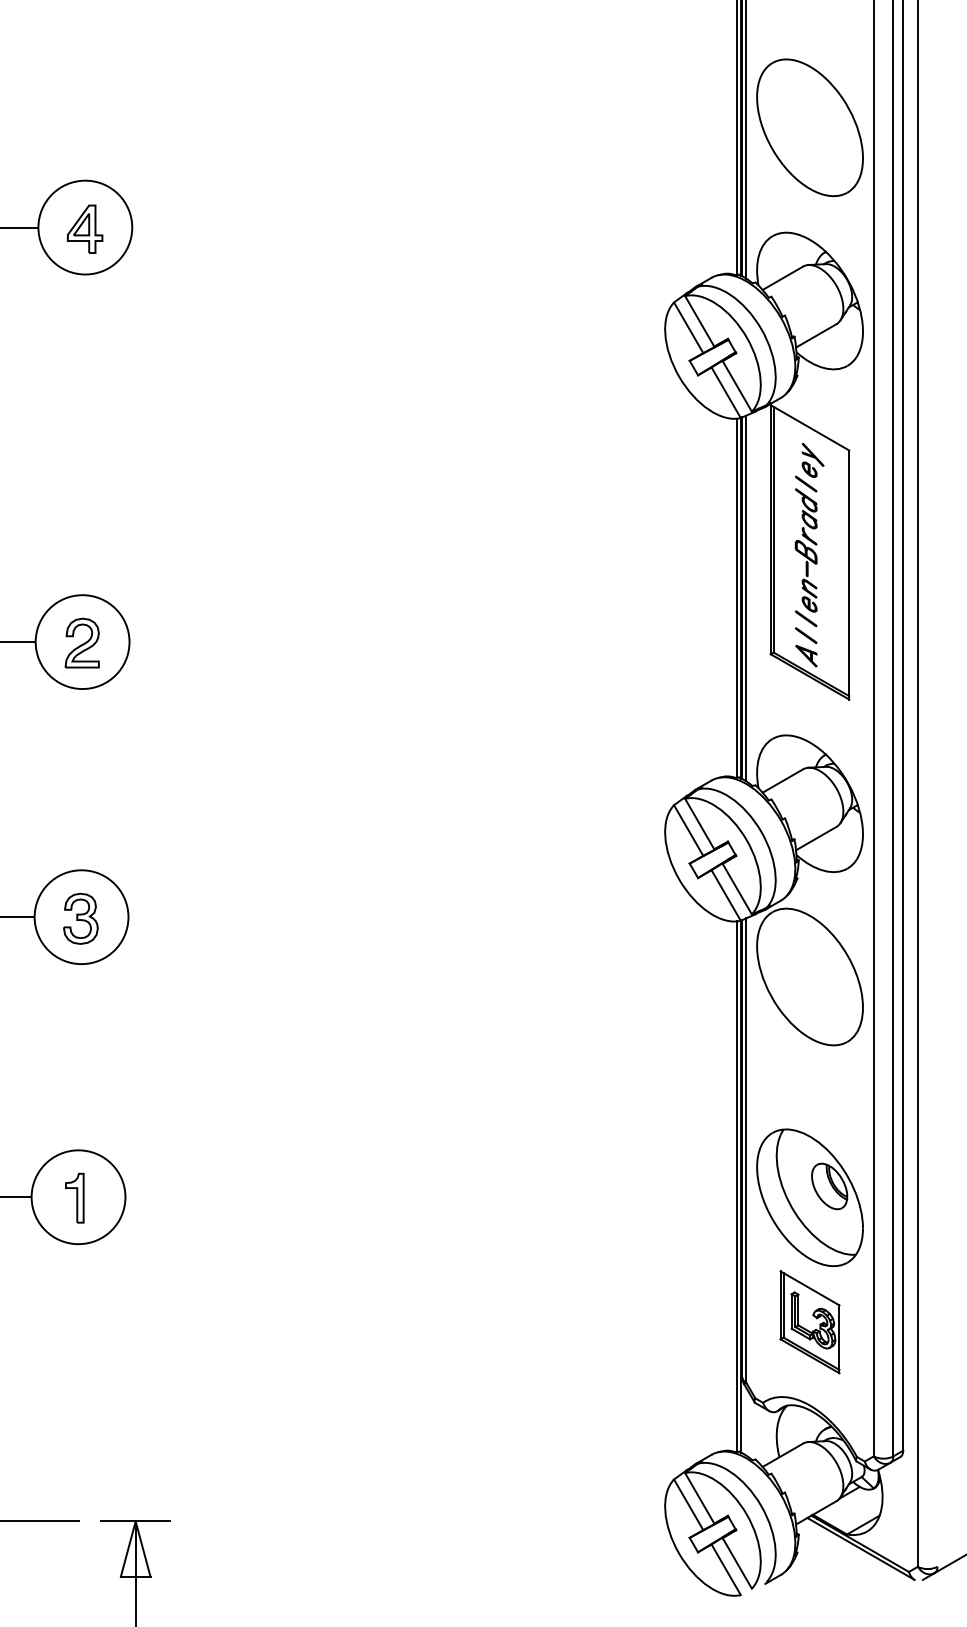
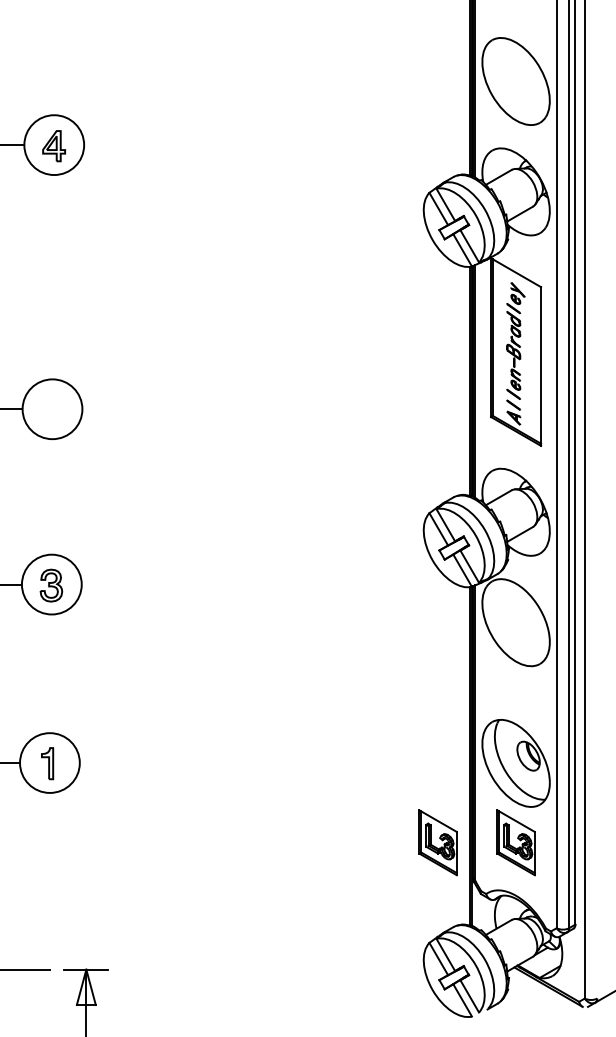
part: (81, 642) -> (51, 409), removed
part: (686, 1321) -> (437, 842), added

